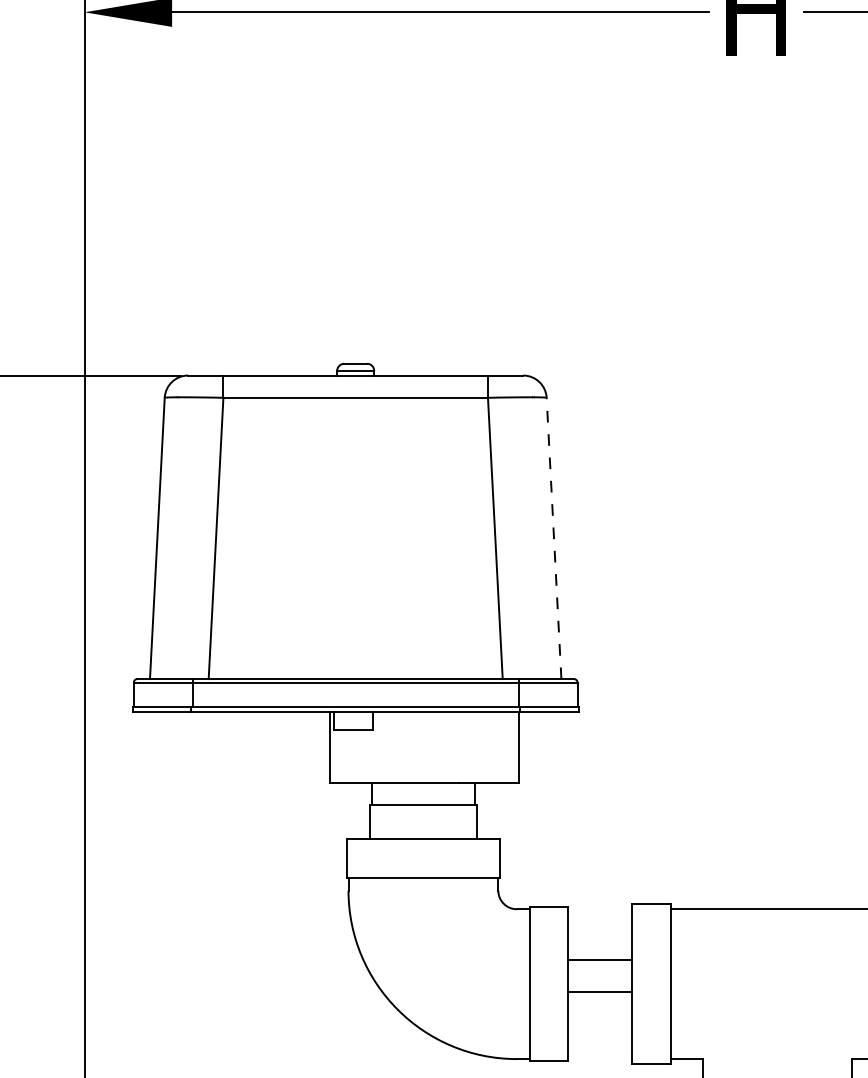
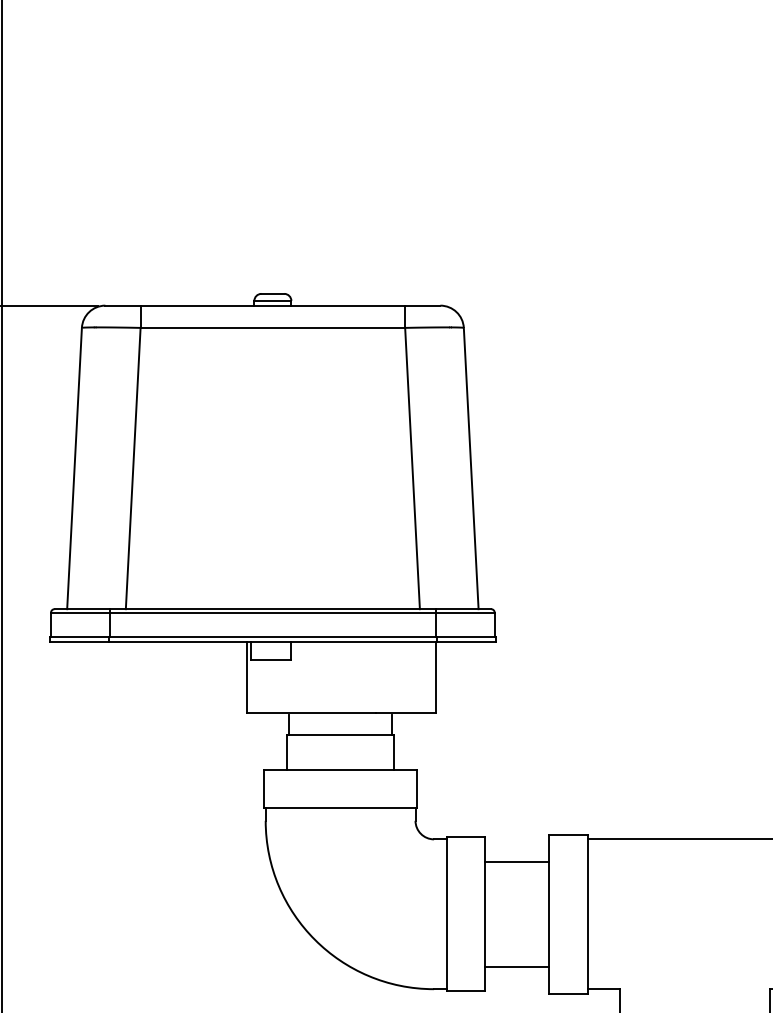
line: (554, 538) -> (471, 468), dashed -> solid
line: (600, 959) -> (517, 861), moved
line: (600, 991) -> (517, 966), moved

